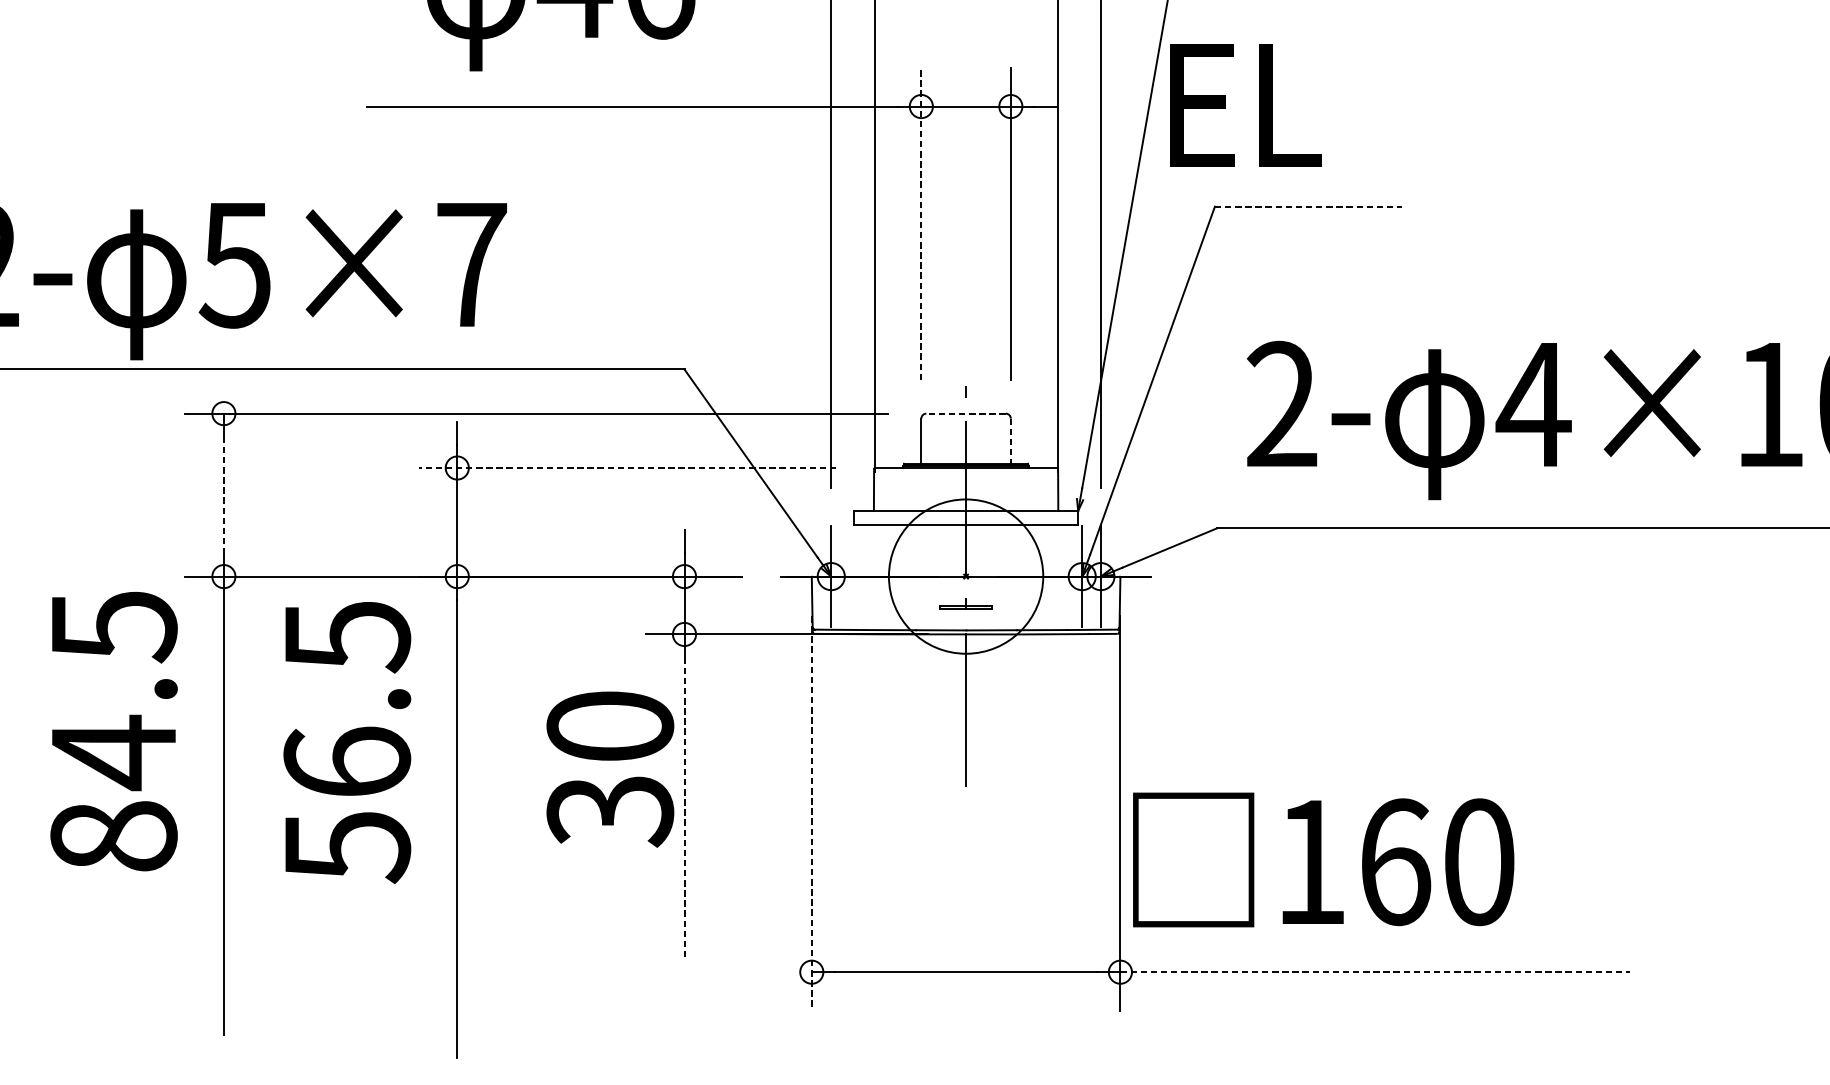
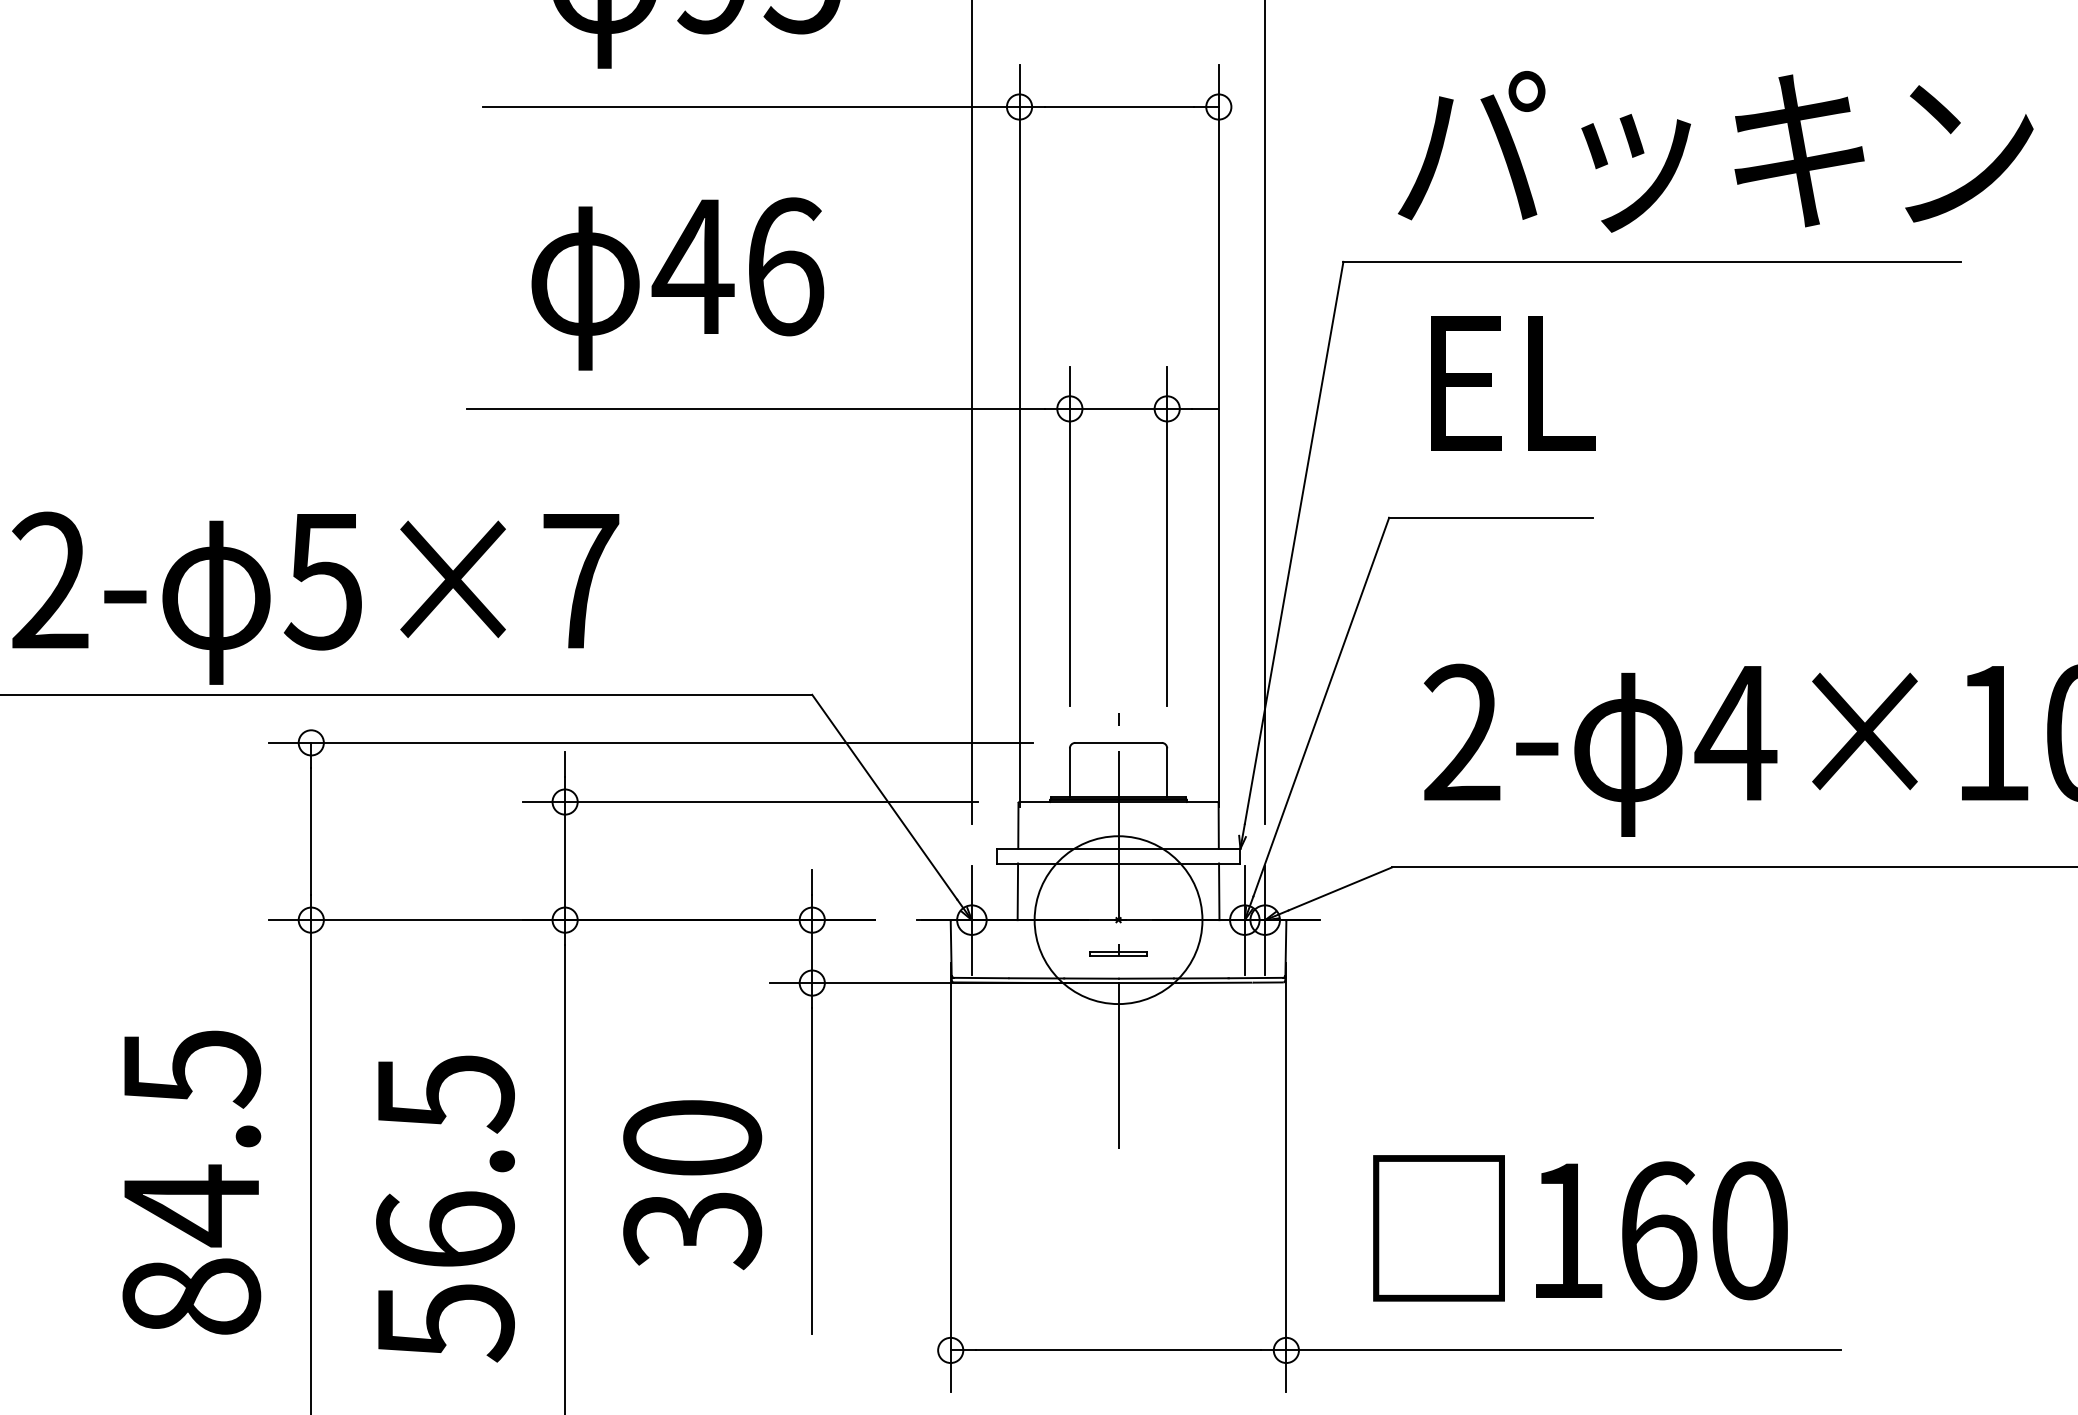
text: (1245, 105) -> (1513, 383), moved
line: (1308, 206) -> (1490, 517), dashed -> solid
line: (921, 223) -> (1069, 536), dashed -> solid
line: (966, 413) -> (1118, 742), dashed -> solid
line: (1011, 440) -> (1167, 772), dashed -> solid
line: (626, 468) -> (749, 802), dashed -> solid
line: (224, 496) -> (311, 832), dashed -> solid
line: (873, 550) -> (1017, 891), added
line: (1058, 550) -> (1219, 891), added
text: (113, 731) -> (191, 1182), moved
text: (347, 742) -> (445, 1208), moved
text: (610, 770) -> (692, 1185), moved
line: (684, 807) -> (812, 1171), dashed -> solid
line: (811, 813) -> (950, 1177), dashed -> solid
text: (1323, 860) -> (1580, 1228), moved
line: (1376, 972) -> (1564, 1350), dashed -> solid

